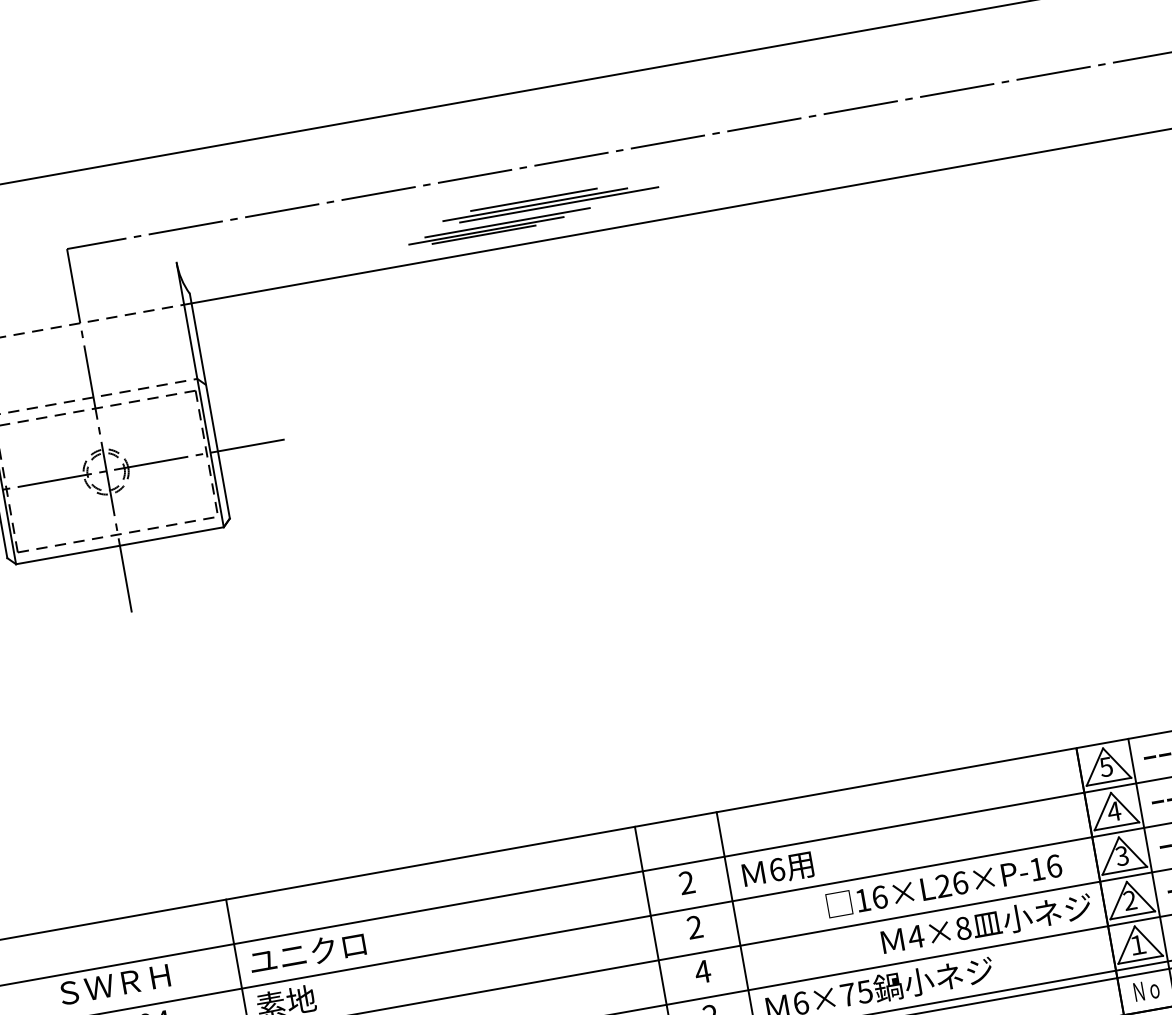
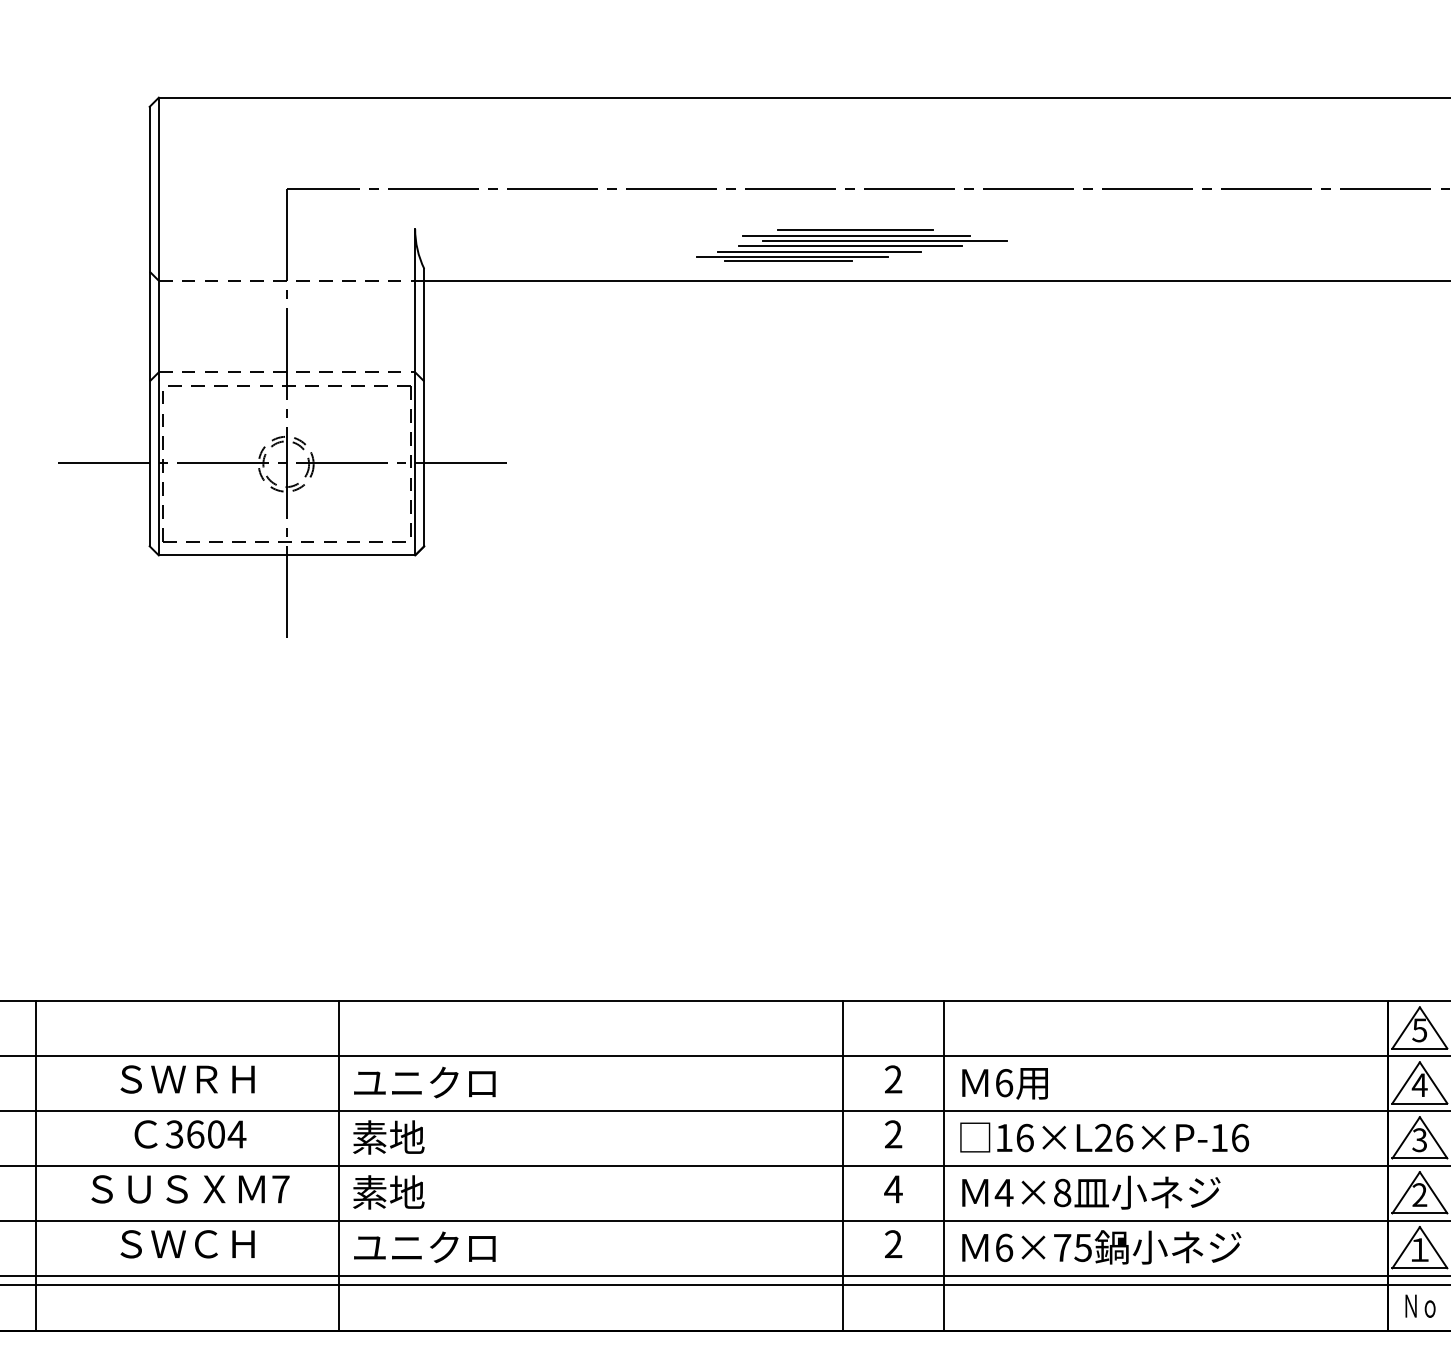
line: (531, 214) -> (849, 246), added
text: (944, 885) -> (1104, 1137), moved
text: (986, 923) -> (1091, 1192), moved

